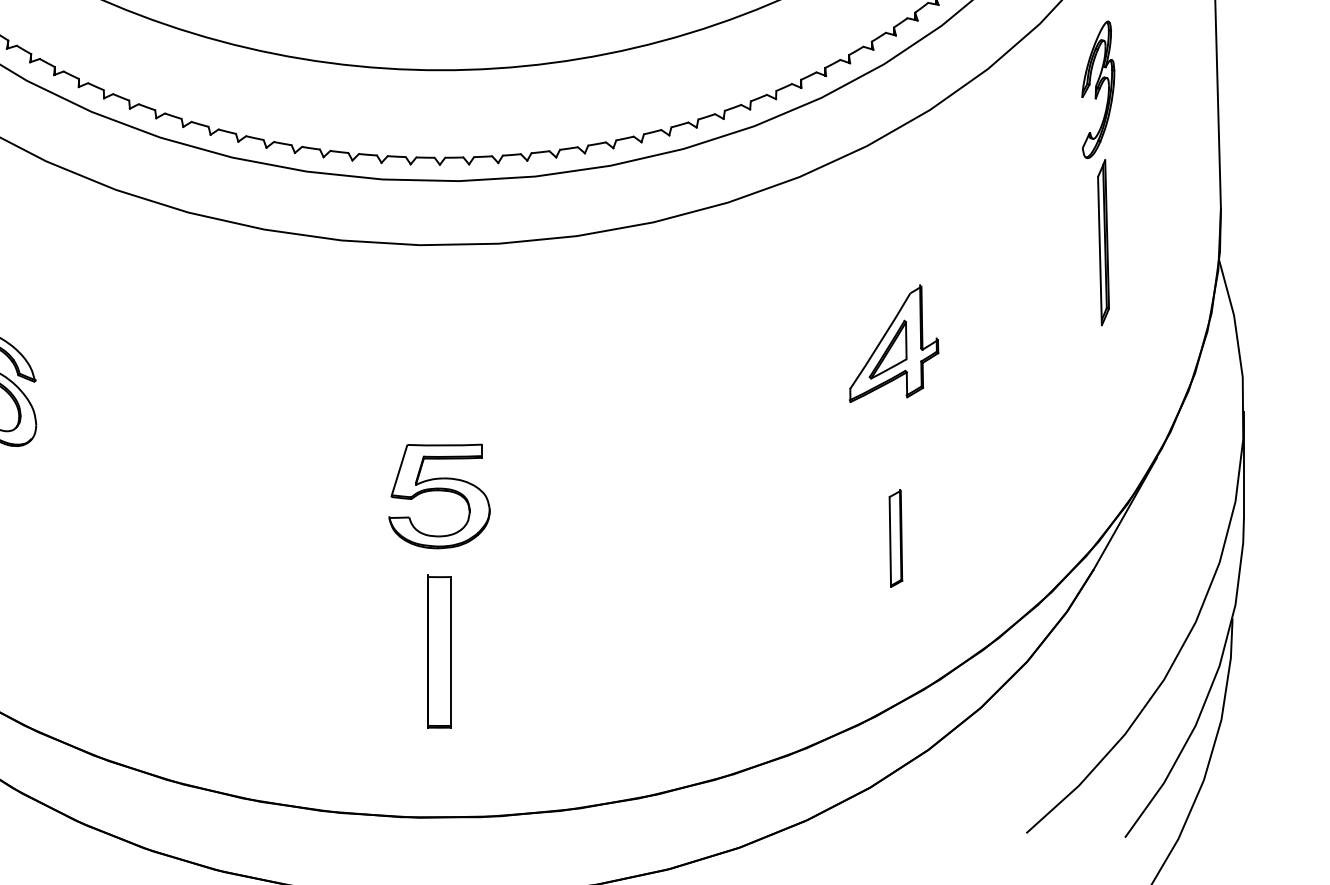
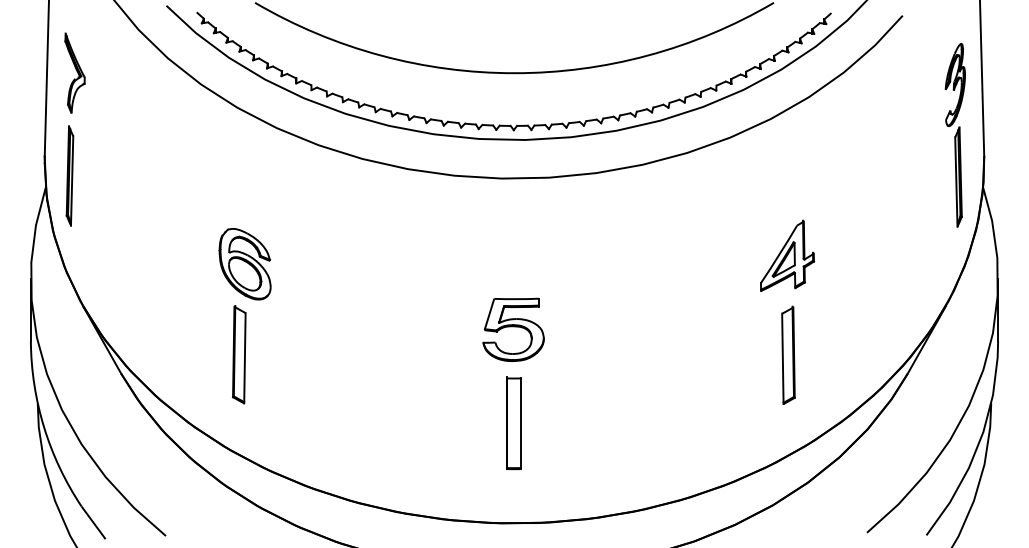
part: (1096, 173) -> (954, 135), moved
part: (894, 343) -> (787, 255), moved
part: (895, 537) -> (788, 354), size x1.67

